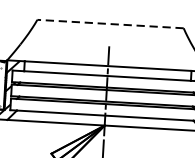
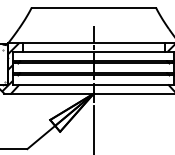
line: (110, 24) -> (93, 7), dashed -> solid

